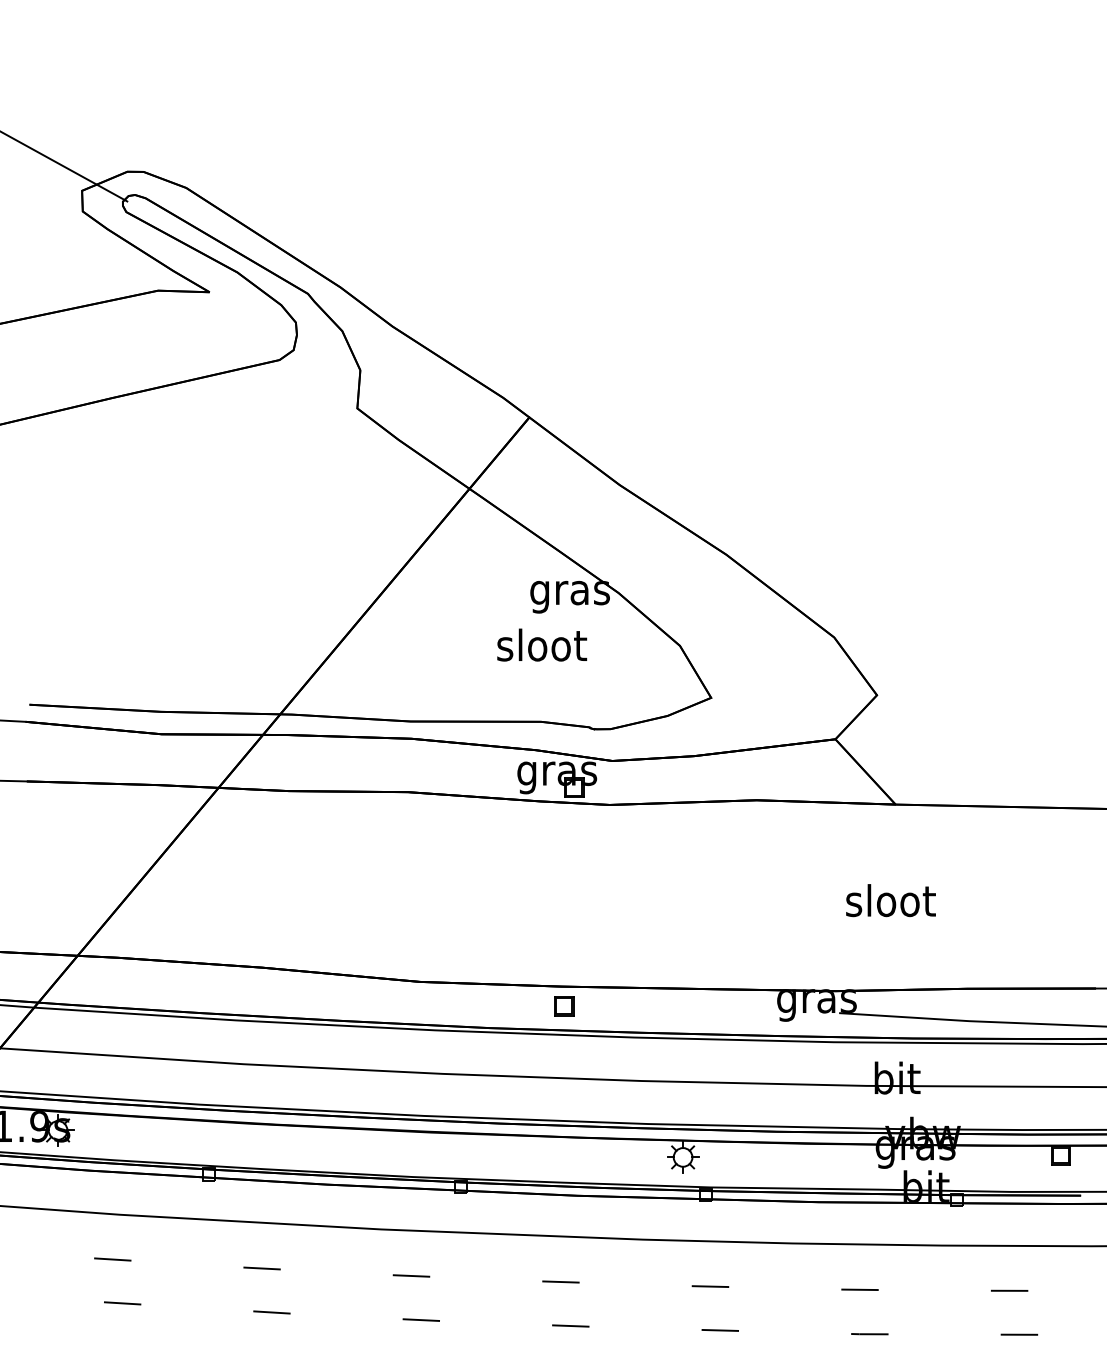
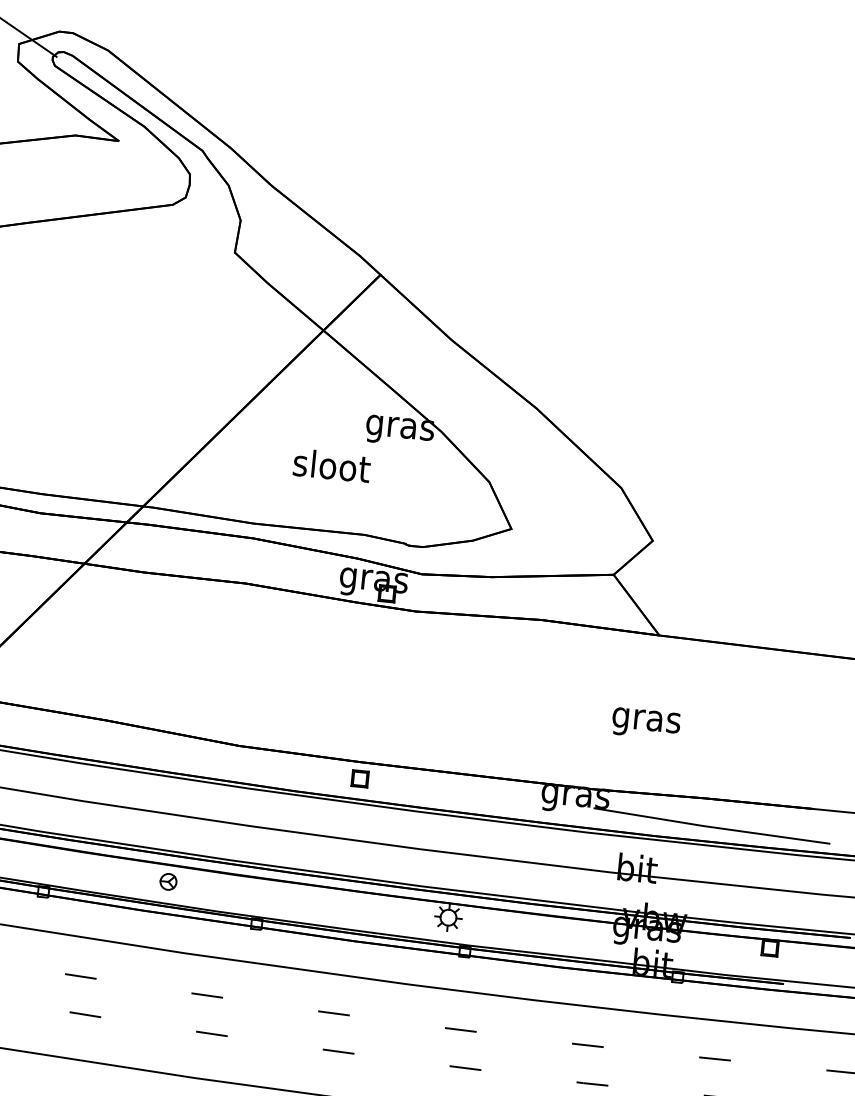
text: (542, 644) -> (332, 465), moved
text: (890, 904) -> (646, 720), sloot -> gras
part: (353, 1148) -> (168, 882), added

